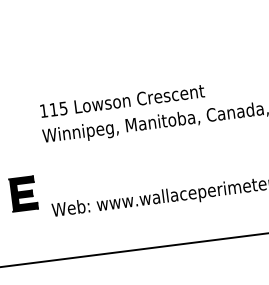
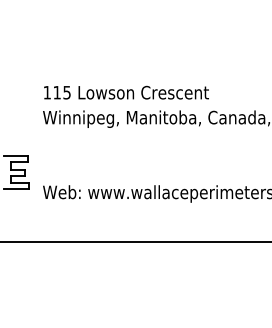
fill: (23, 194) -> (16, 172), removed

